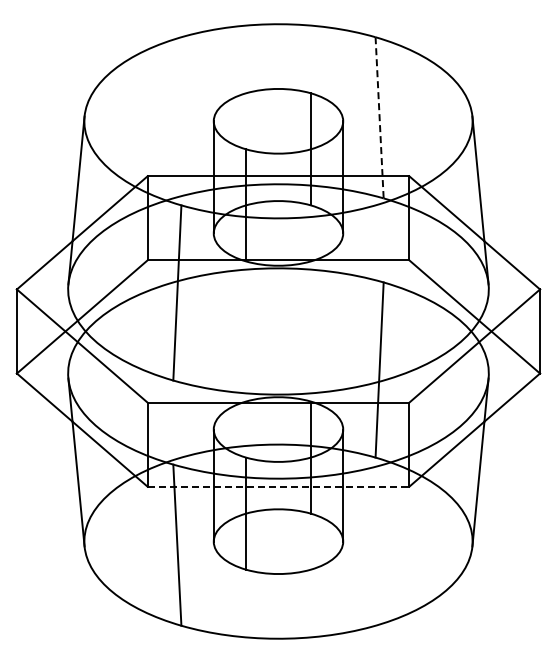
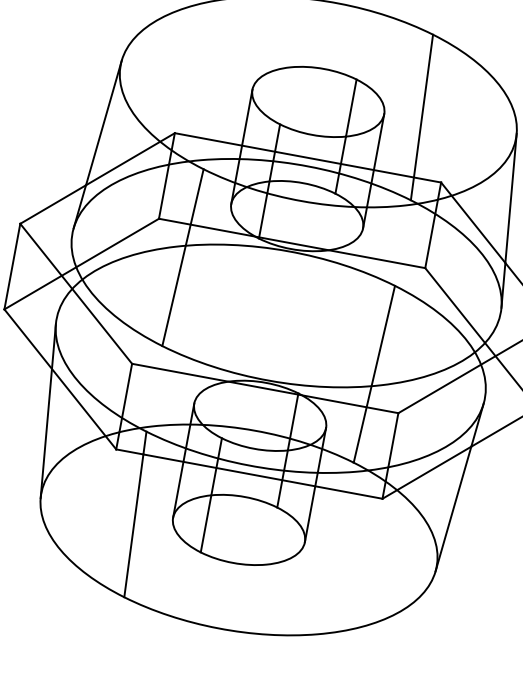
line: (379, 117) -> (421, 117), dashed -> solid
line: (278, 486) -> (249, 473), dashed -> solid

